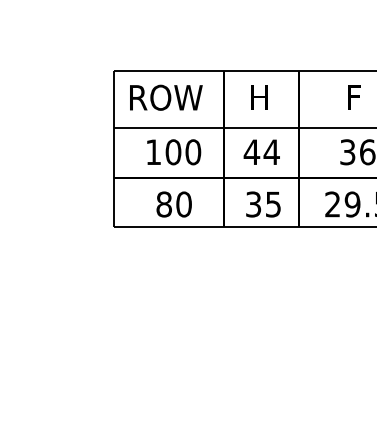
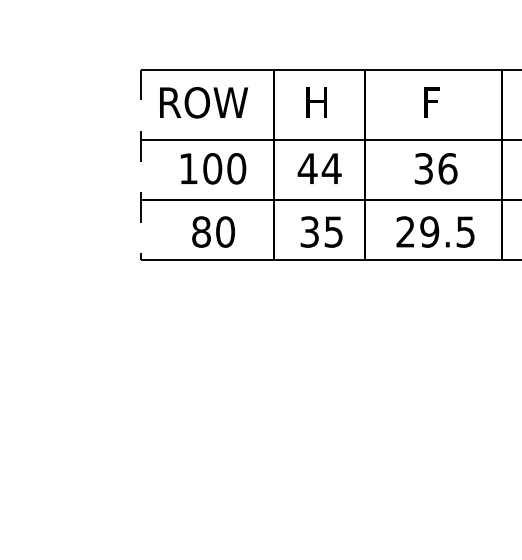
line: (114, 148) -> (141, 164), solid -> dashed

